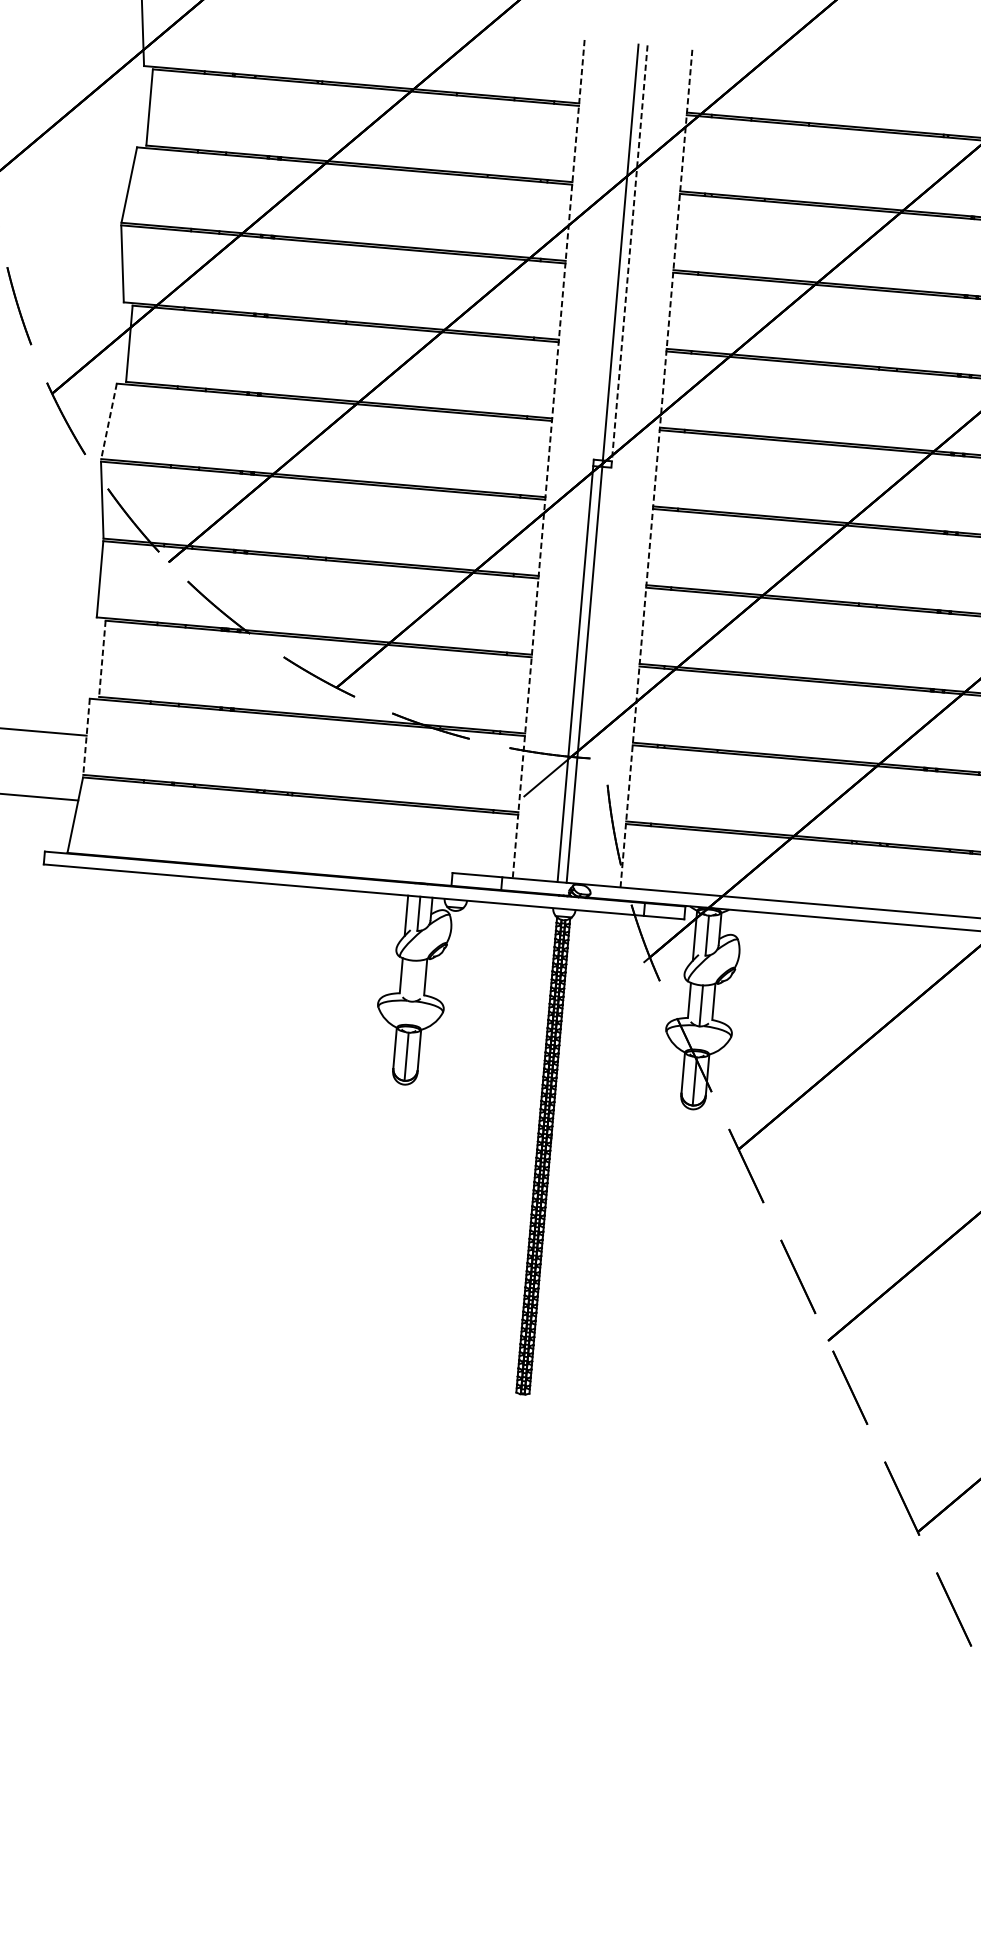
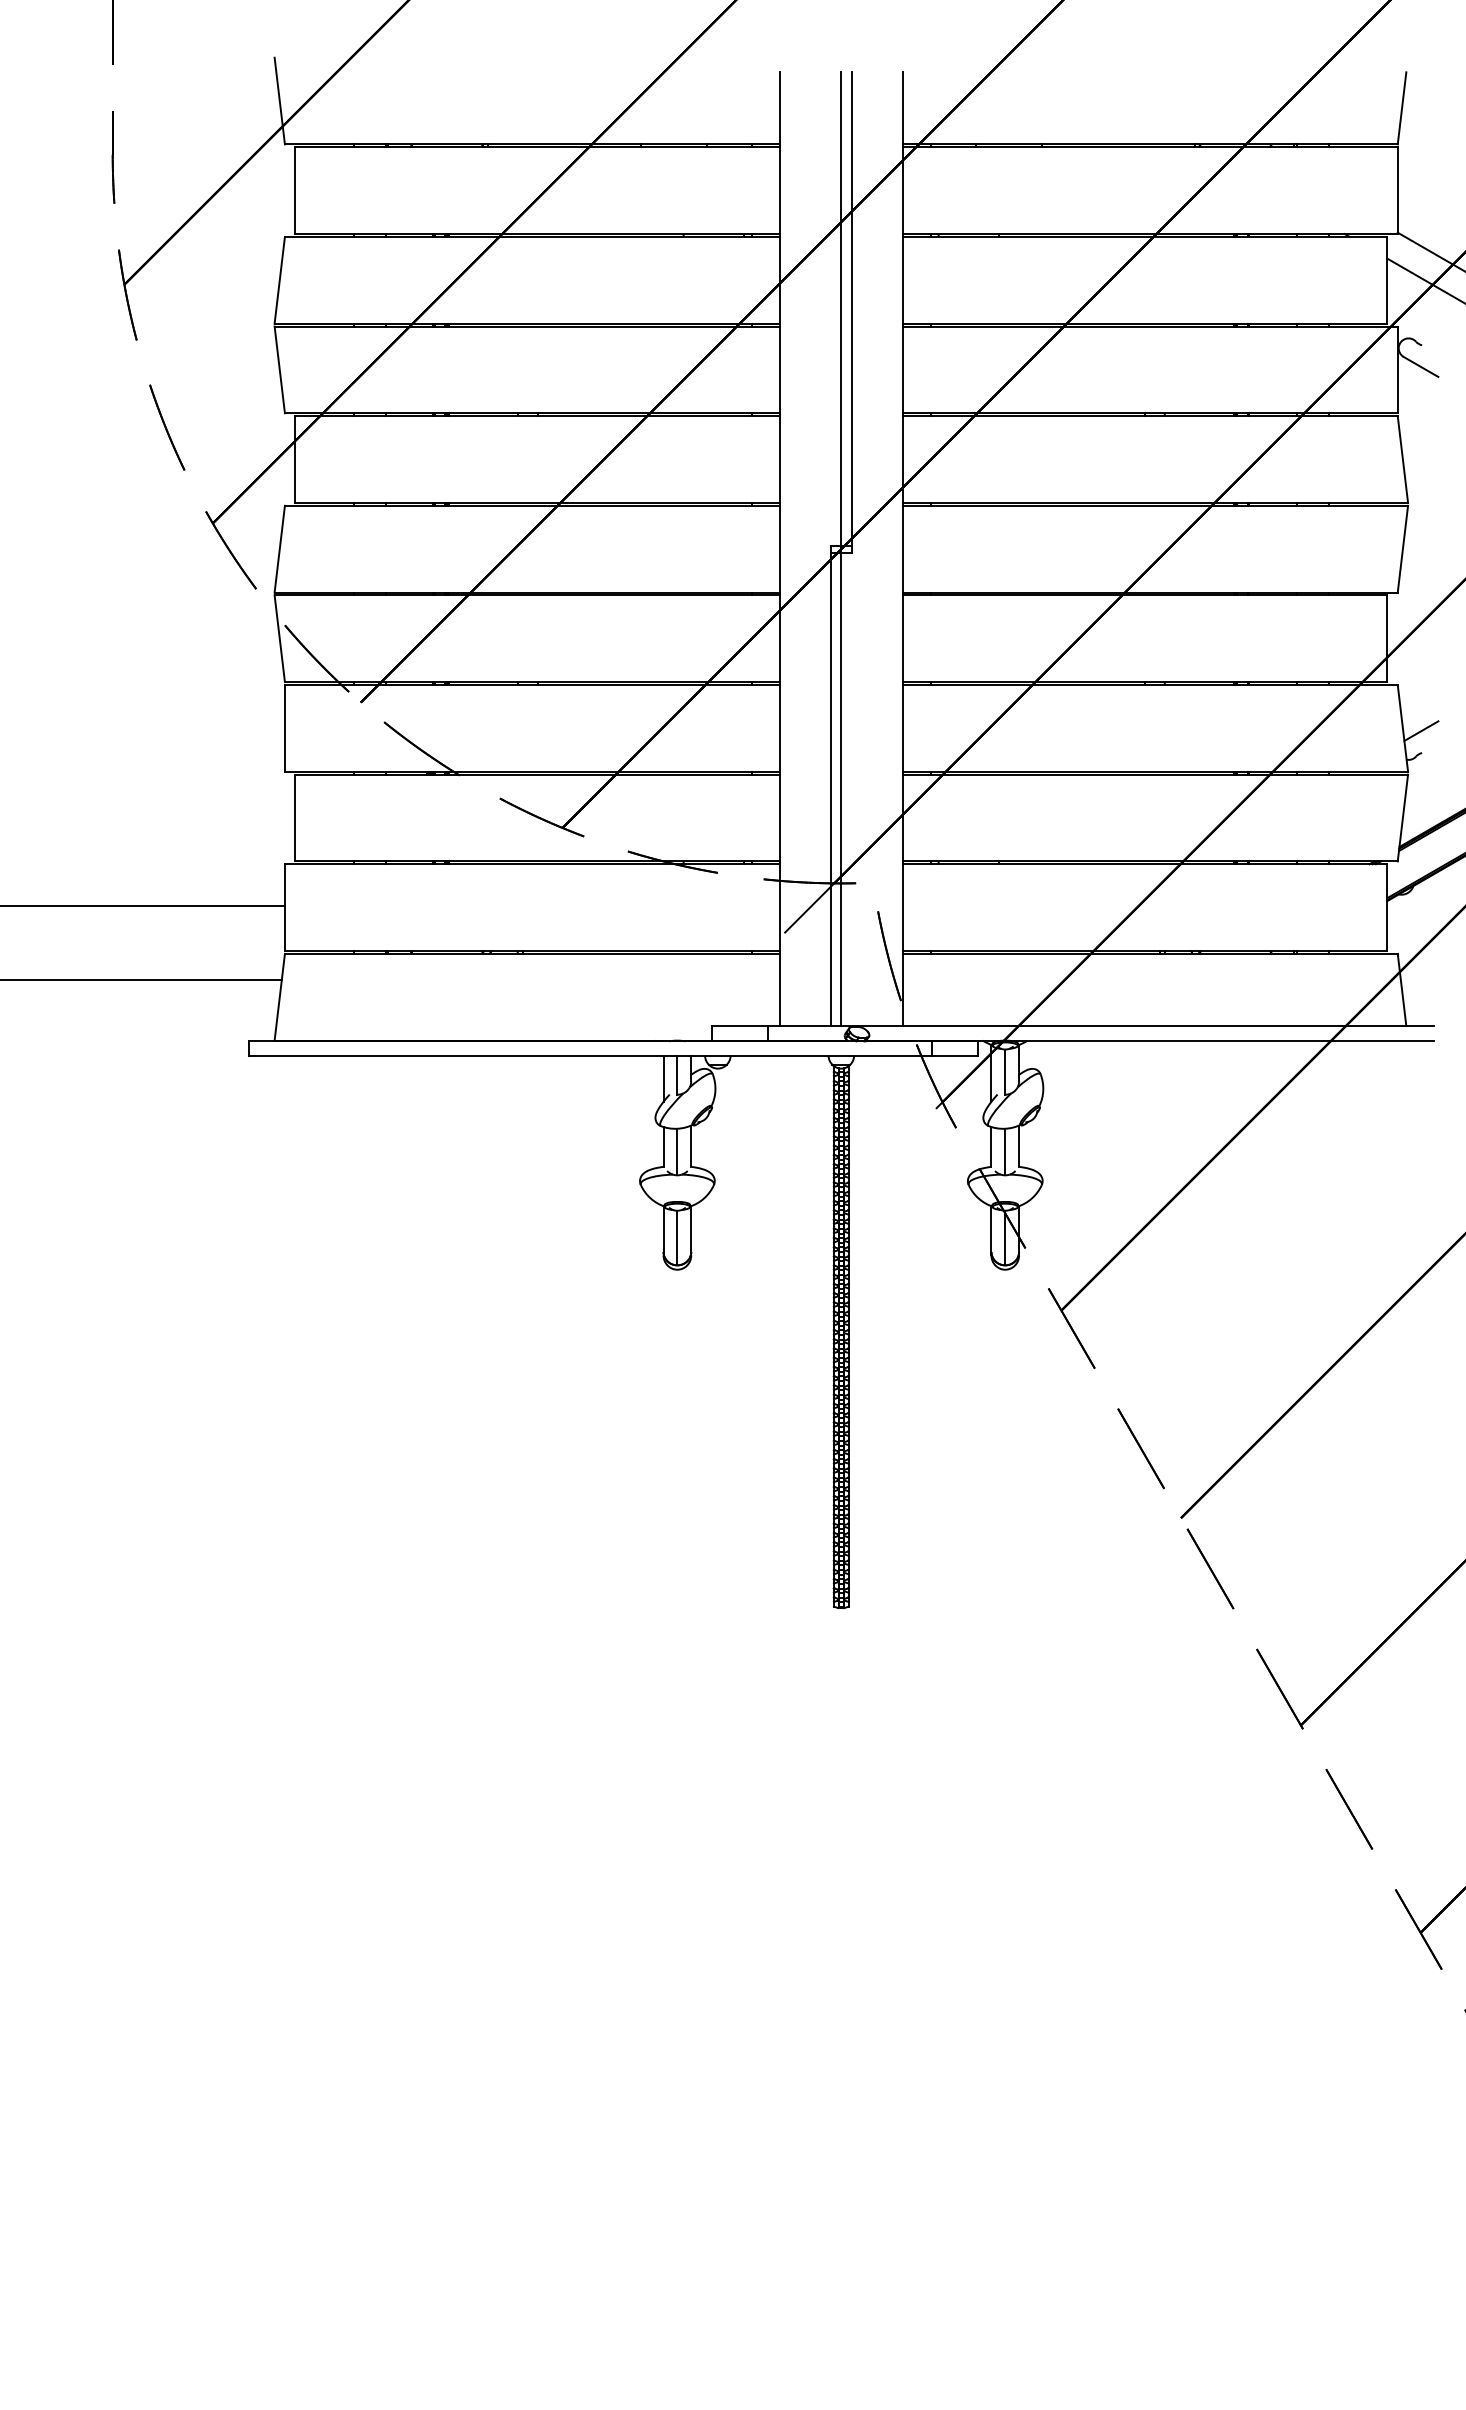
line: (629, 257) -> (851, 313), dashed -> solid
line: (108, 421) -> (279, 549), dashed -> solid
line: (549, 459) -> (780, 549), dashed -> solid
line: (656, 468) -> (902, 549), dashed -> solid
line: (102, 659) -> (295, 818), dashed -> solid
line: (86, 737) -> (284, 908), dashed -> solid
line: (413, 980) -> (677, 1151), added

